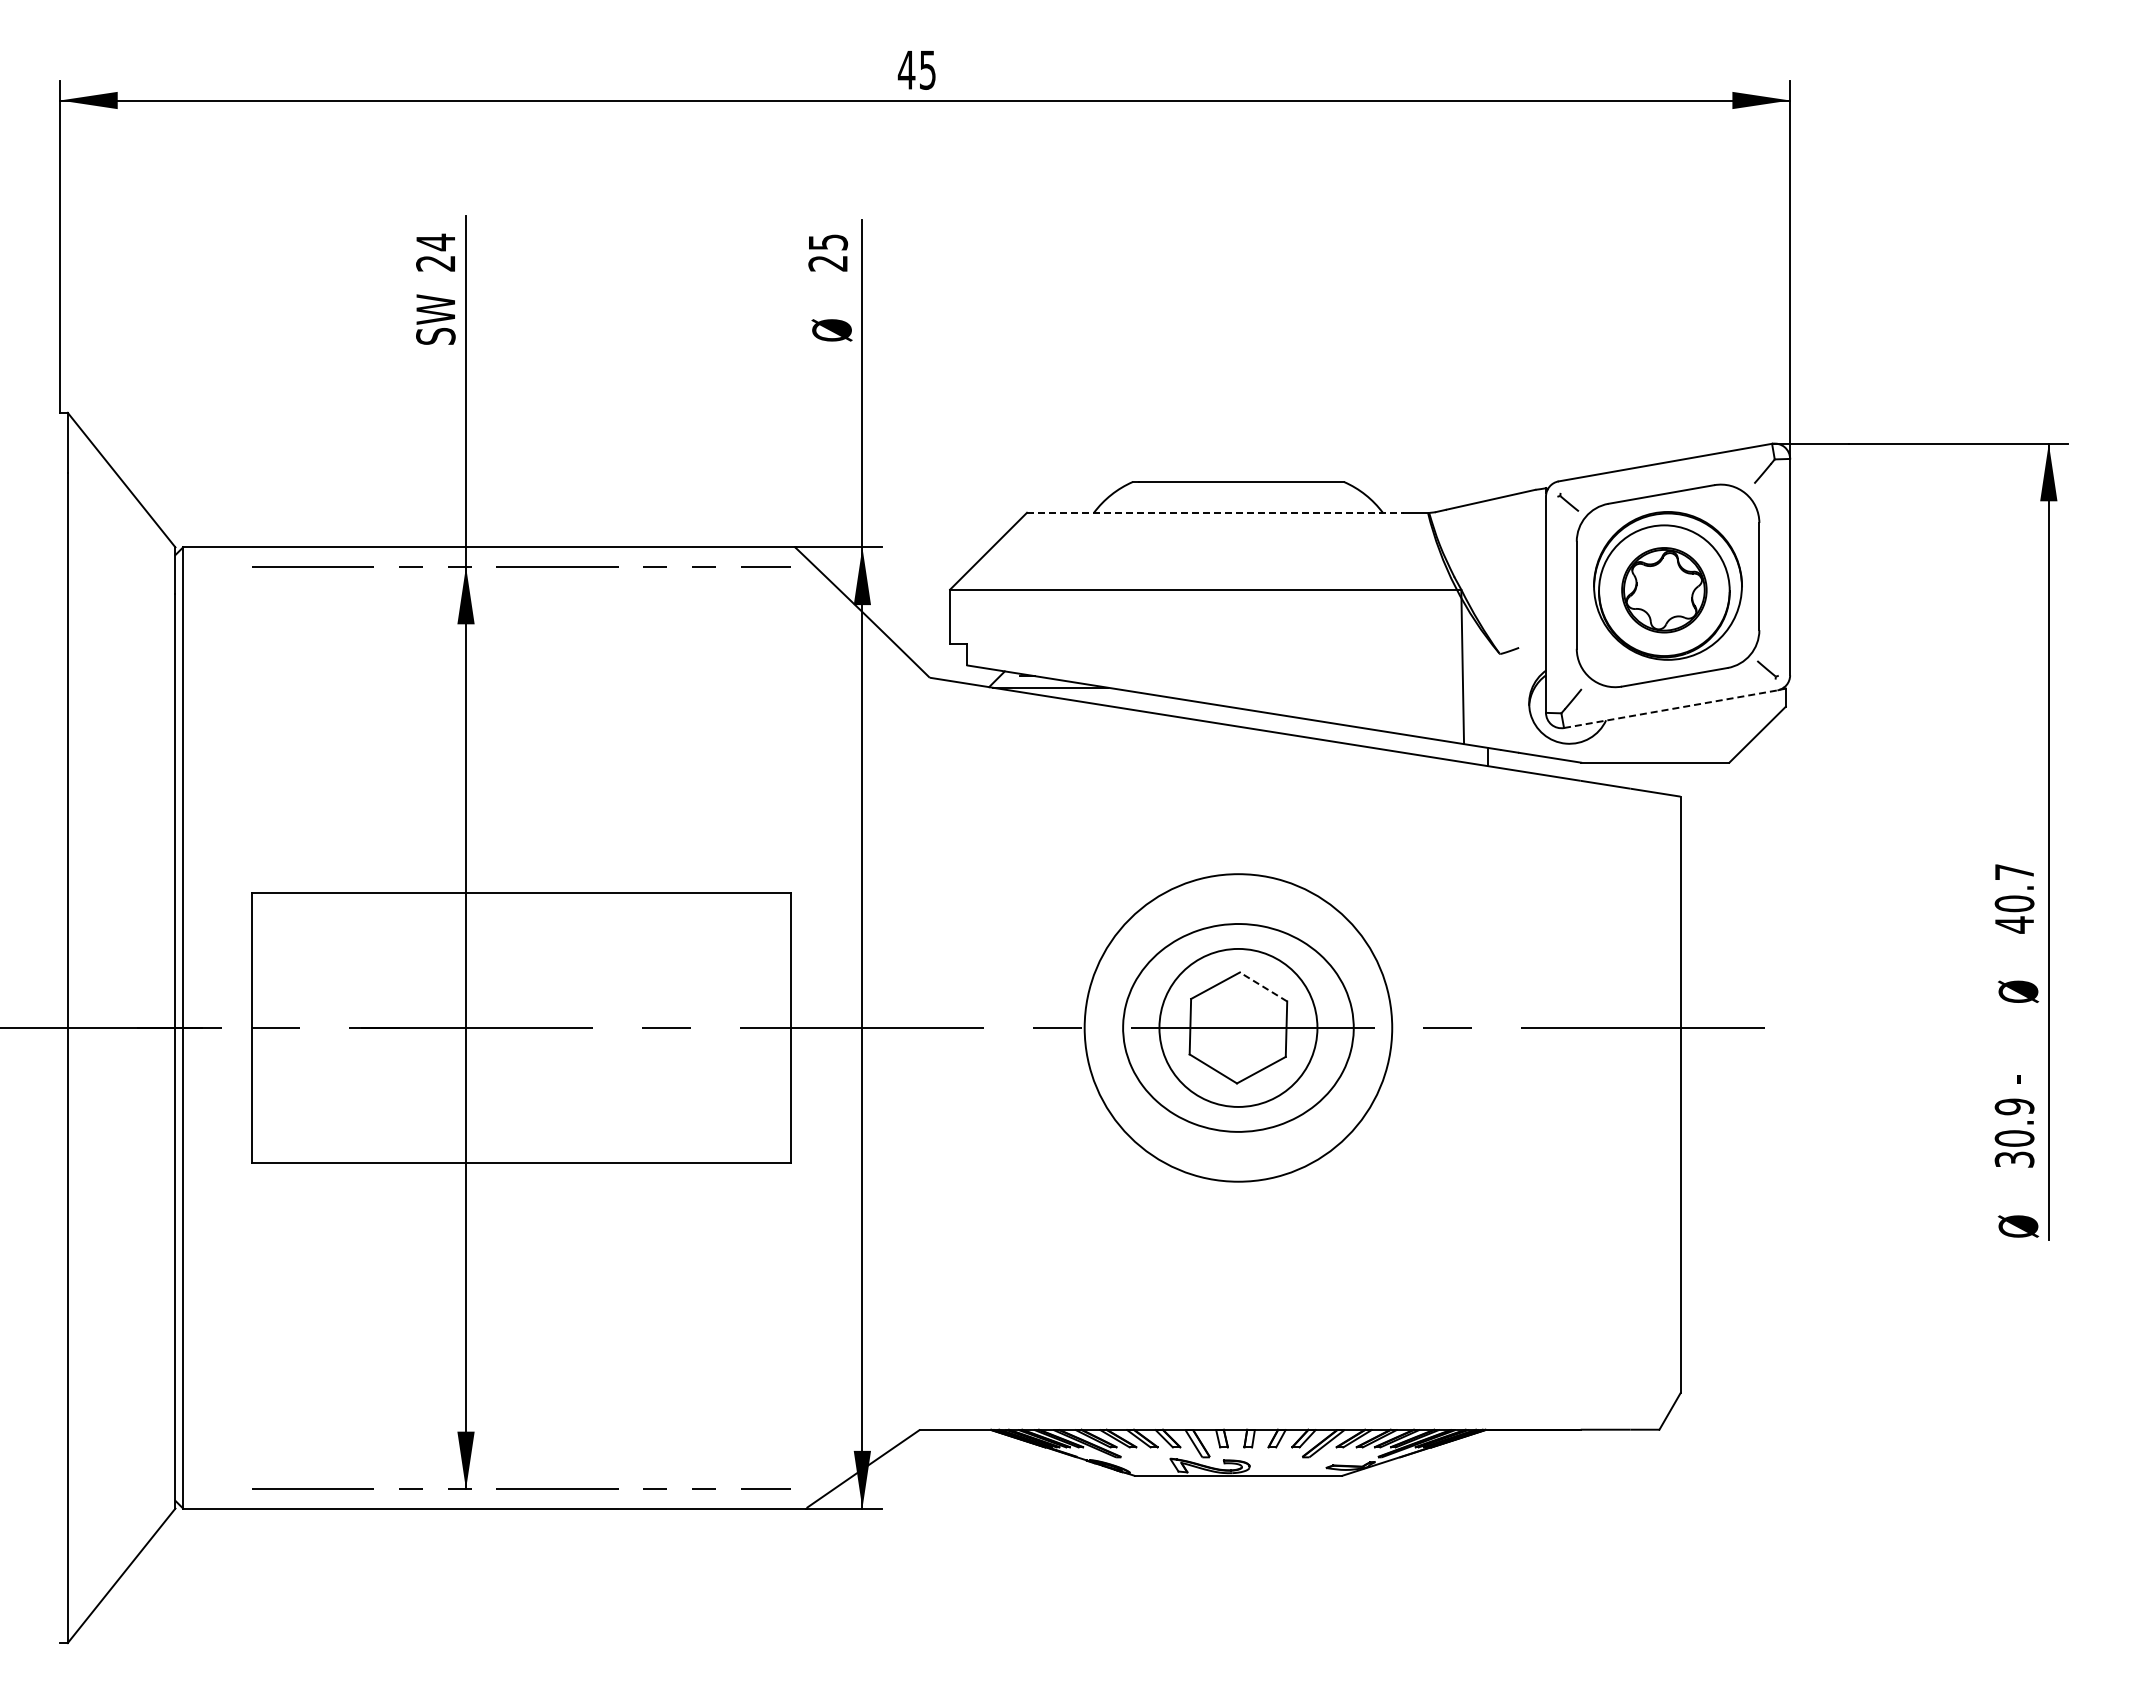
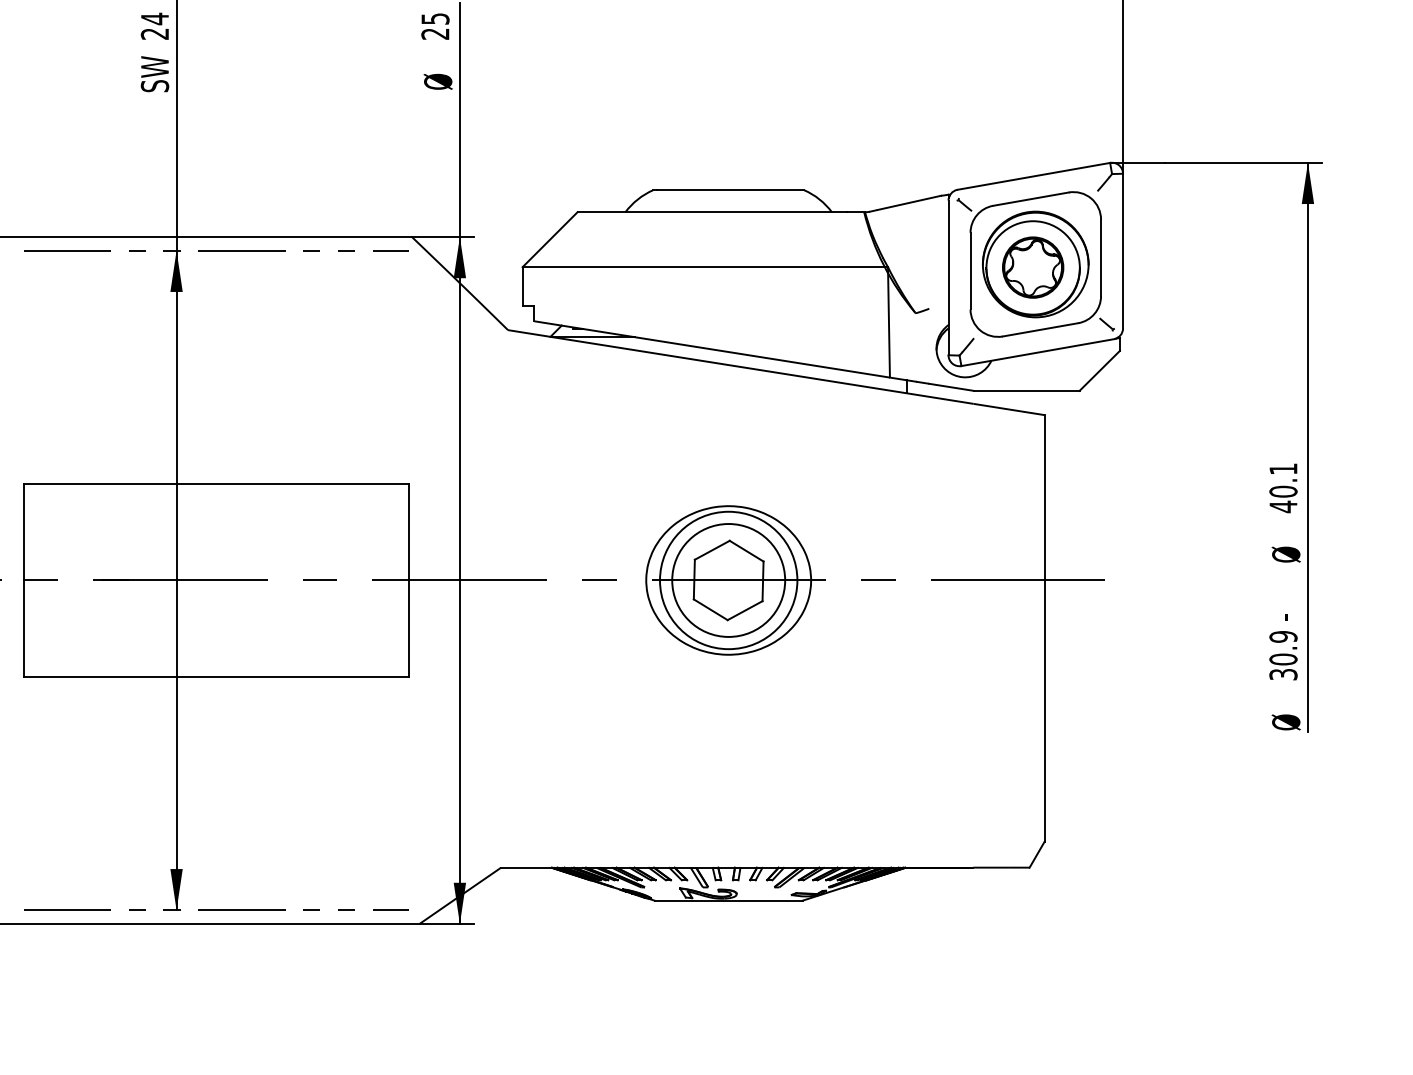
line: (1215, 512) -> (712, 212), dashed -> solid
line: (1671, 709) -> (1038, 352), dashed -> solid
text: (2014, 871) -> (1283, 468), 40.7 -> 40.1
line: (1263, 986) -> (746, 550), dashed -> solid
circle: (1238, 1027) -> (728, 580), size x0.62

